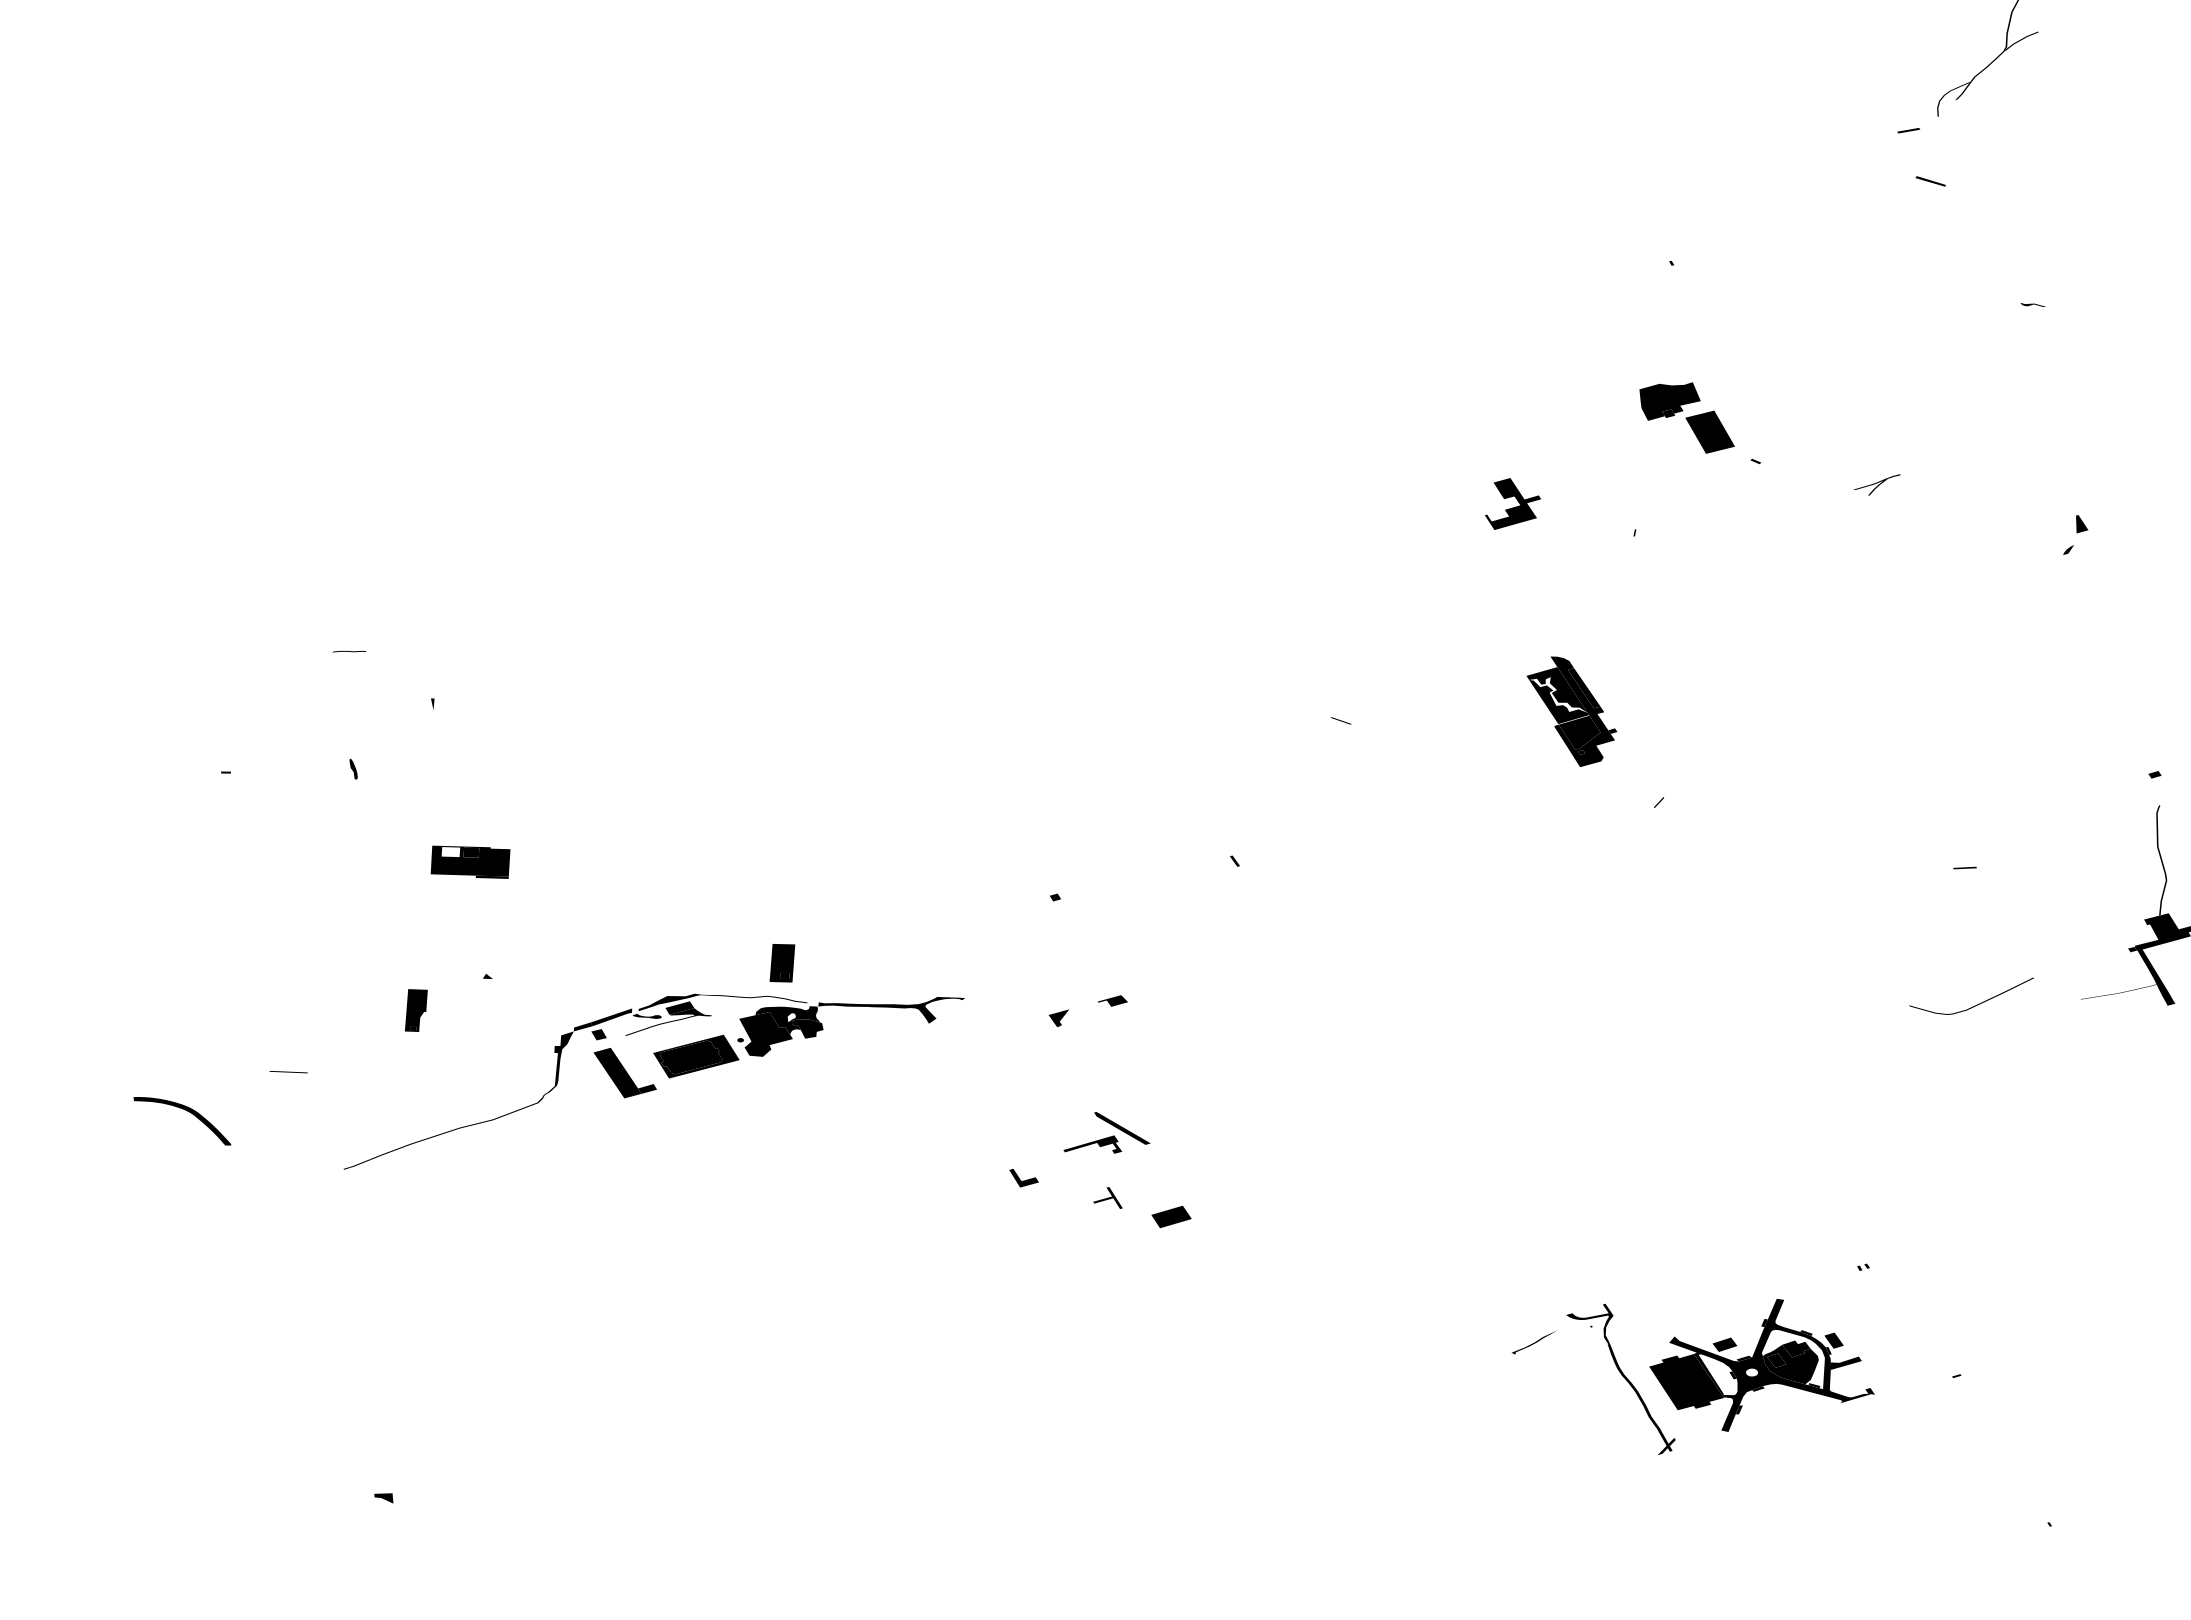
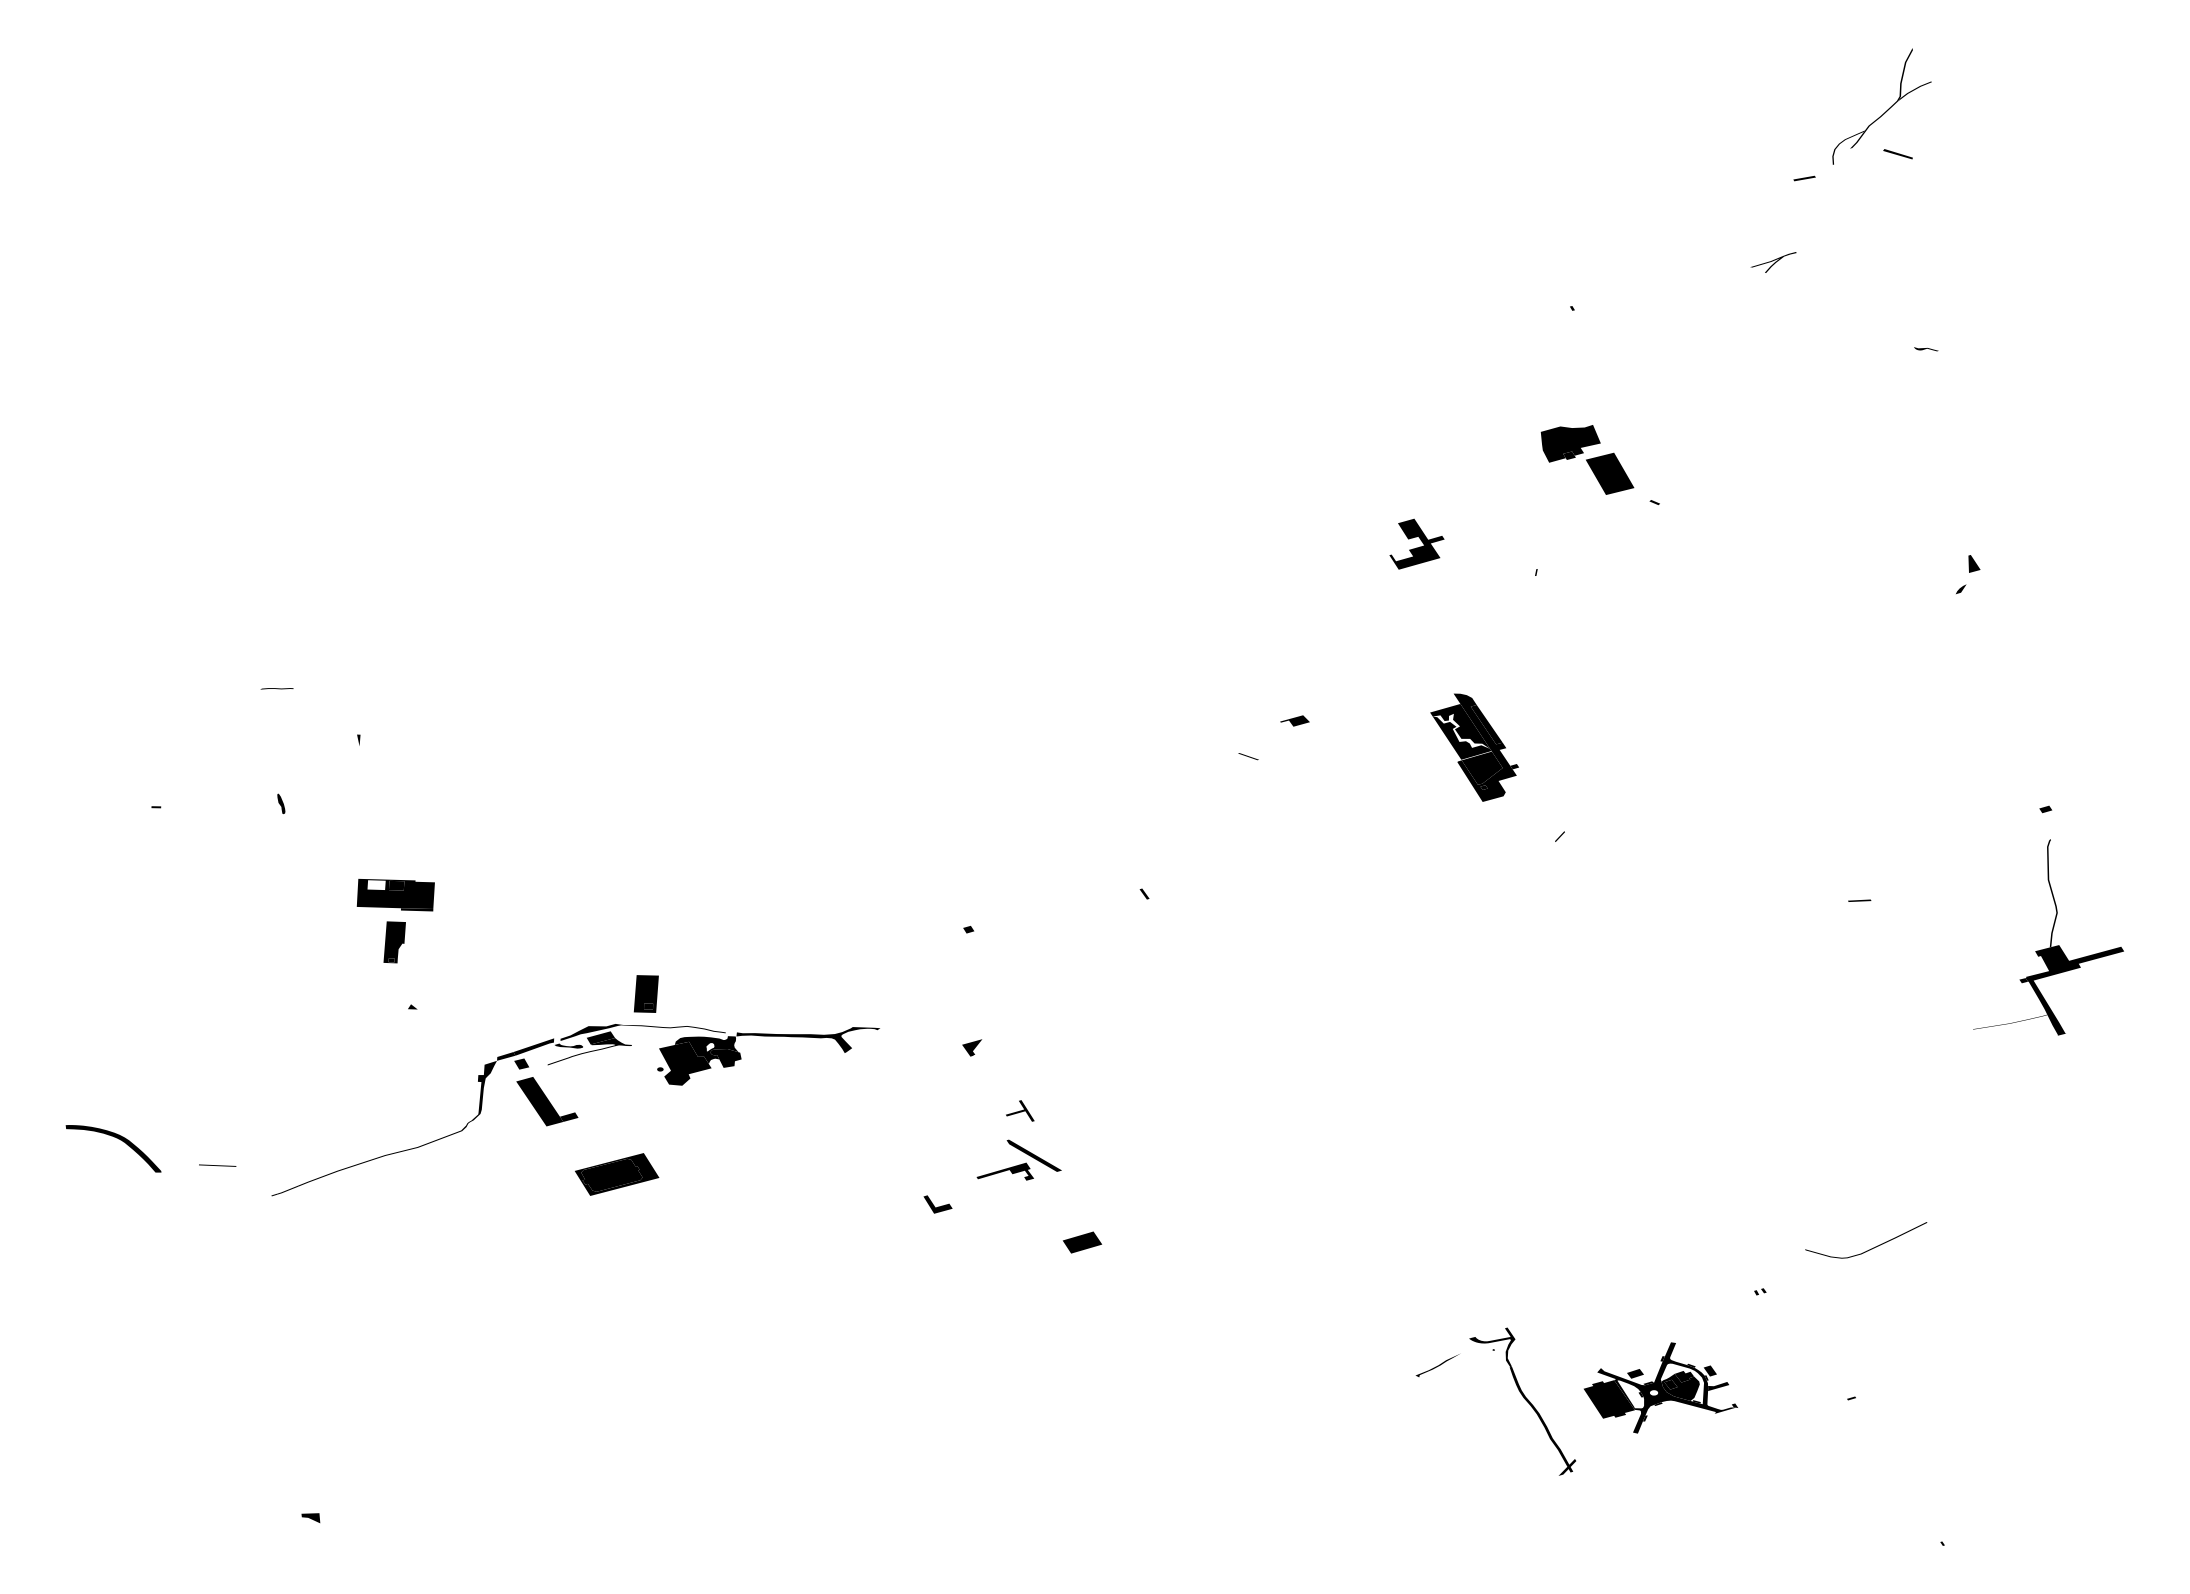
line: (1930, 181) -> (1897, 154), moved
part: (1877, 484) -> (1773, 262), moved
part: (781, 962) -> (645, 993), moved
part: (1112, 1000) -> (1294, 720), moved
part: (1977, 1004) -> (1871, 1248), moved
part: (416, 1010) -> (394, 942), moved
part: (696, 1056) -> (617, 1174), moved
line: (288, 1071) -> (217, 1165), moved
part: (1108, 1197) -> (1020, 1110), moved
part: (1761, 1364) -> (1660, 1387), size x0.7

